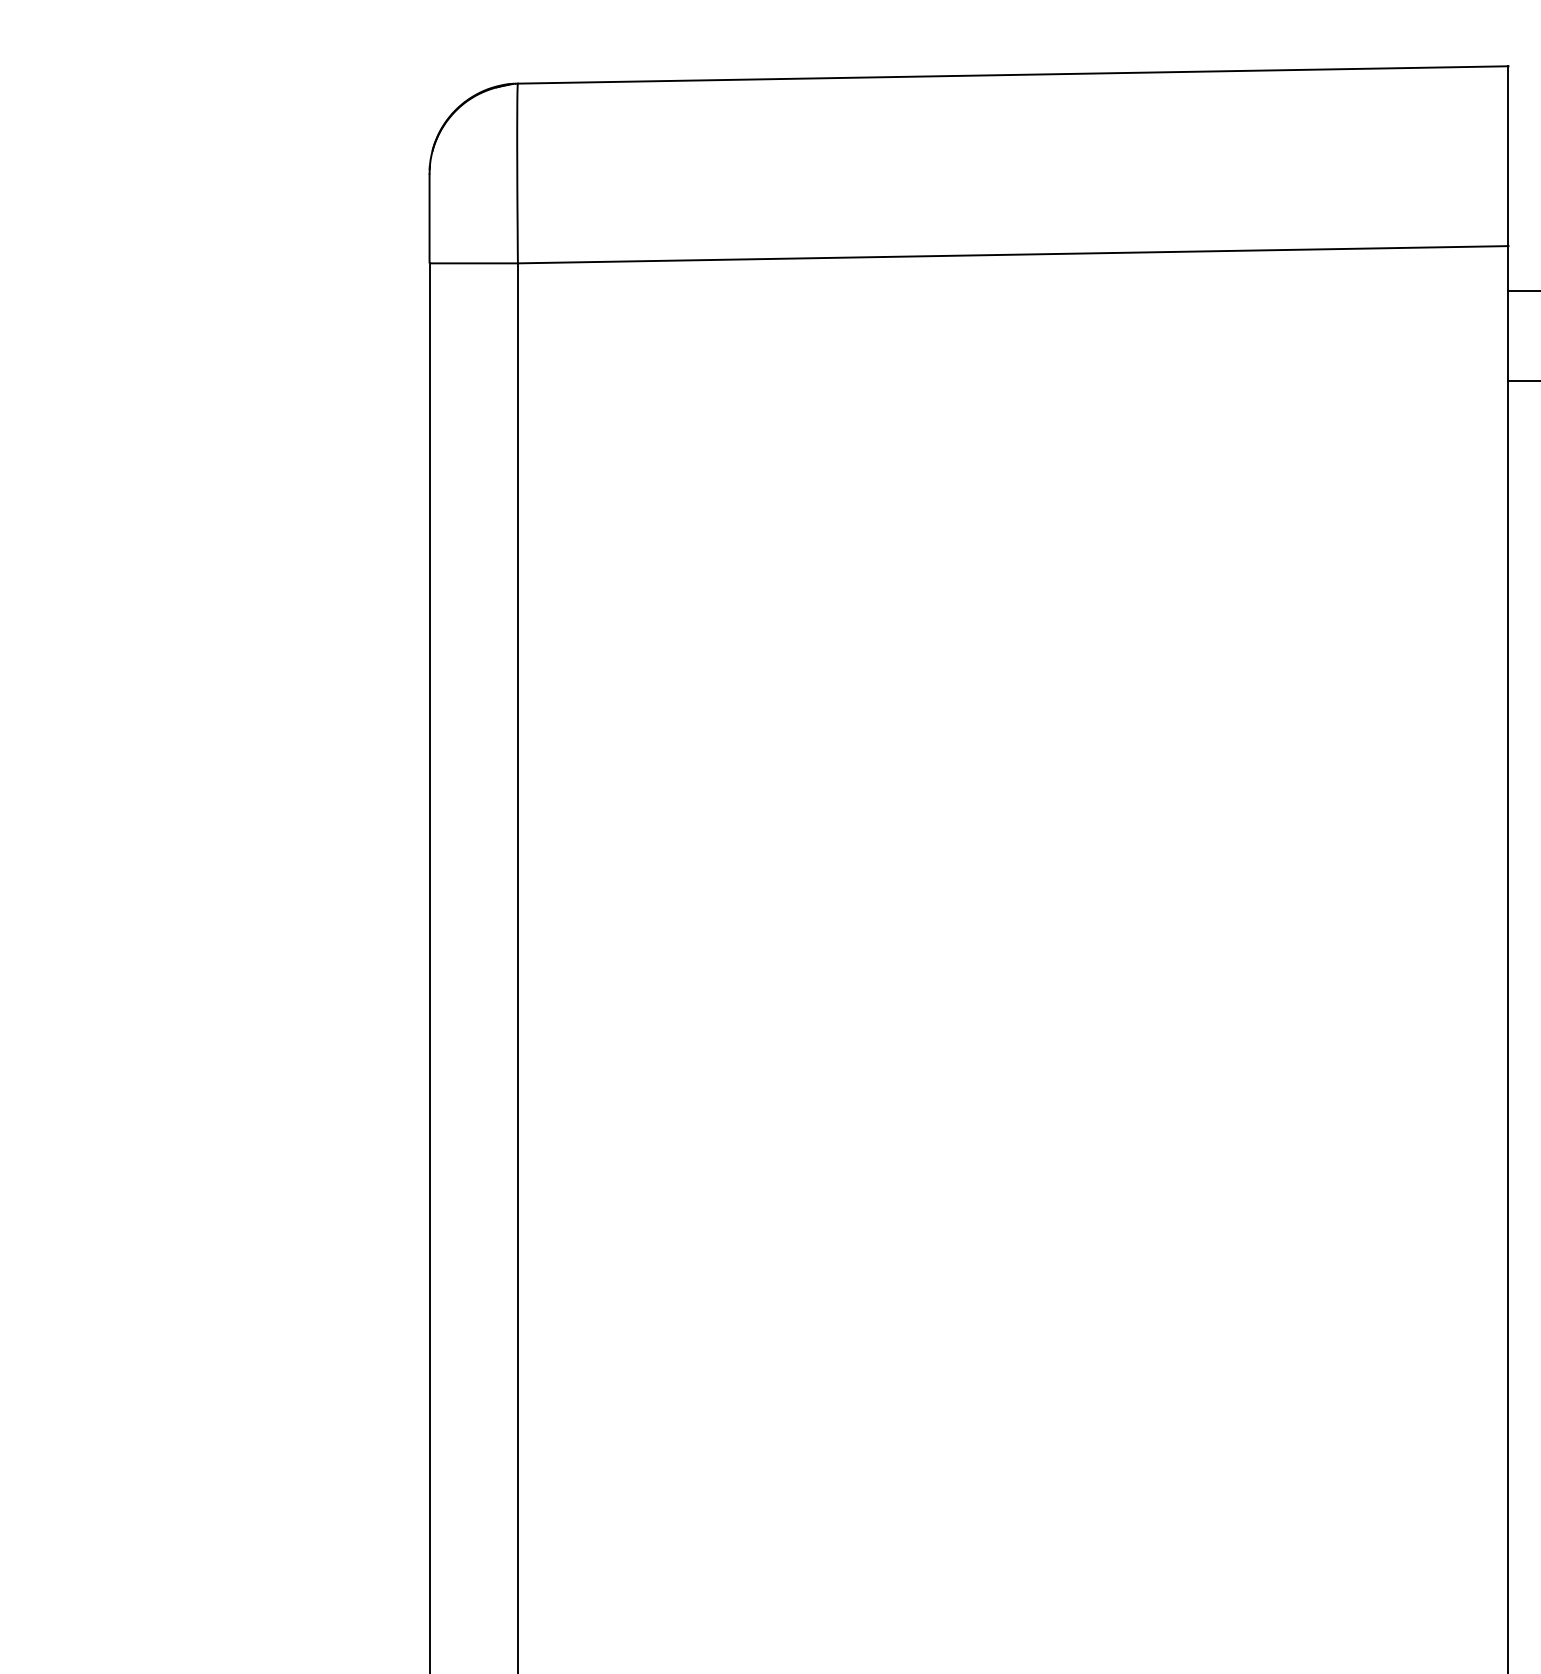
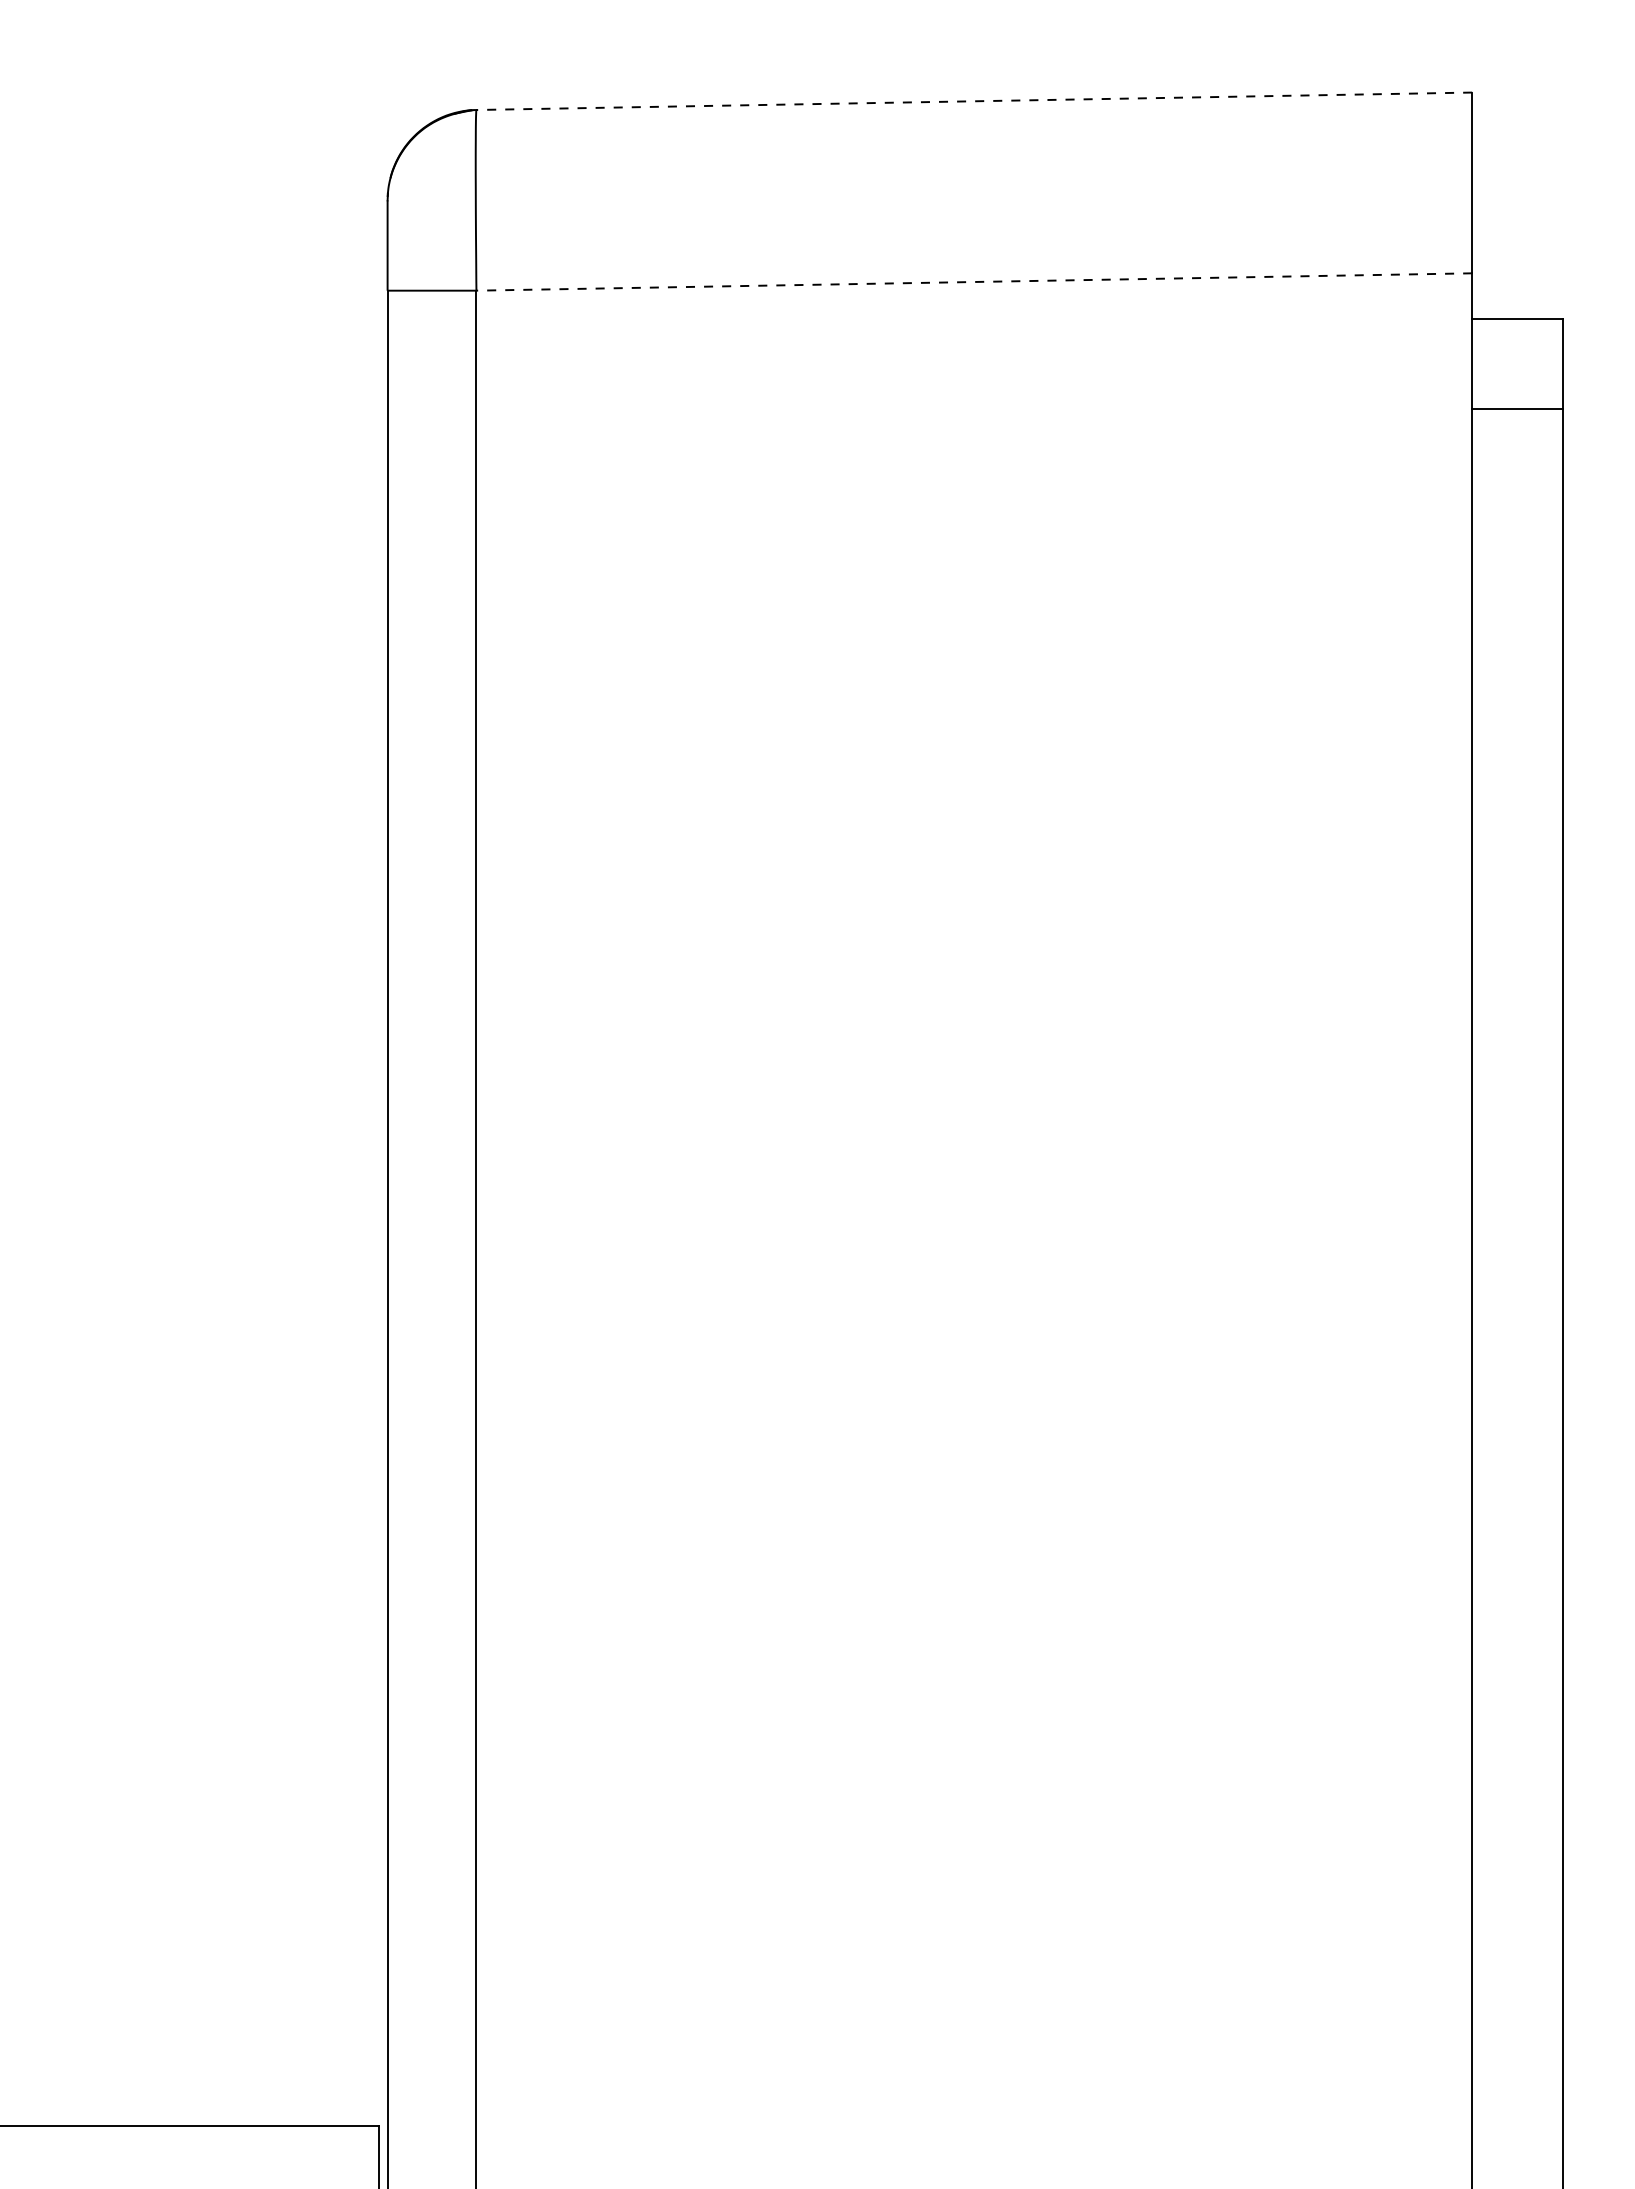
line: (1013, 75) -> (974, 101), solid -> dashed
line: (1013, 255) -> (974, 282), solid -> dashed

